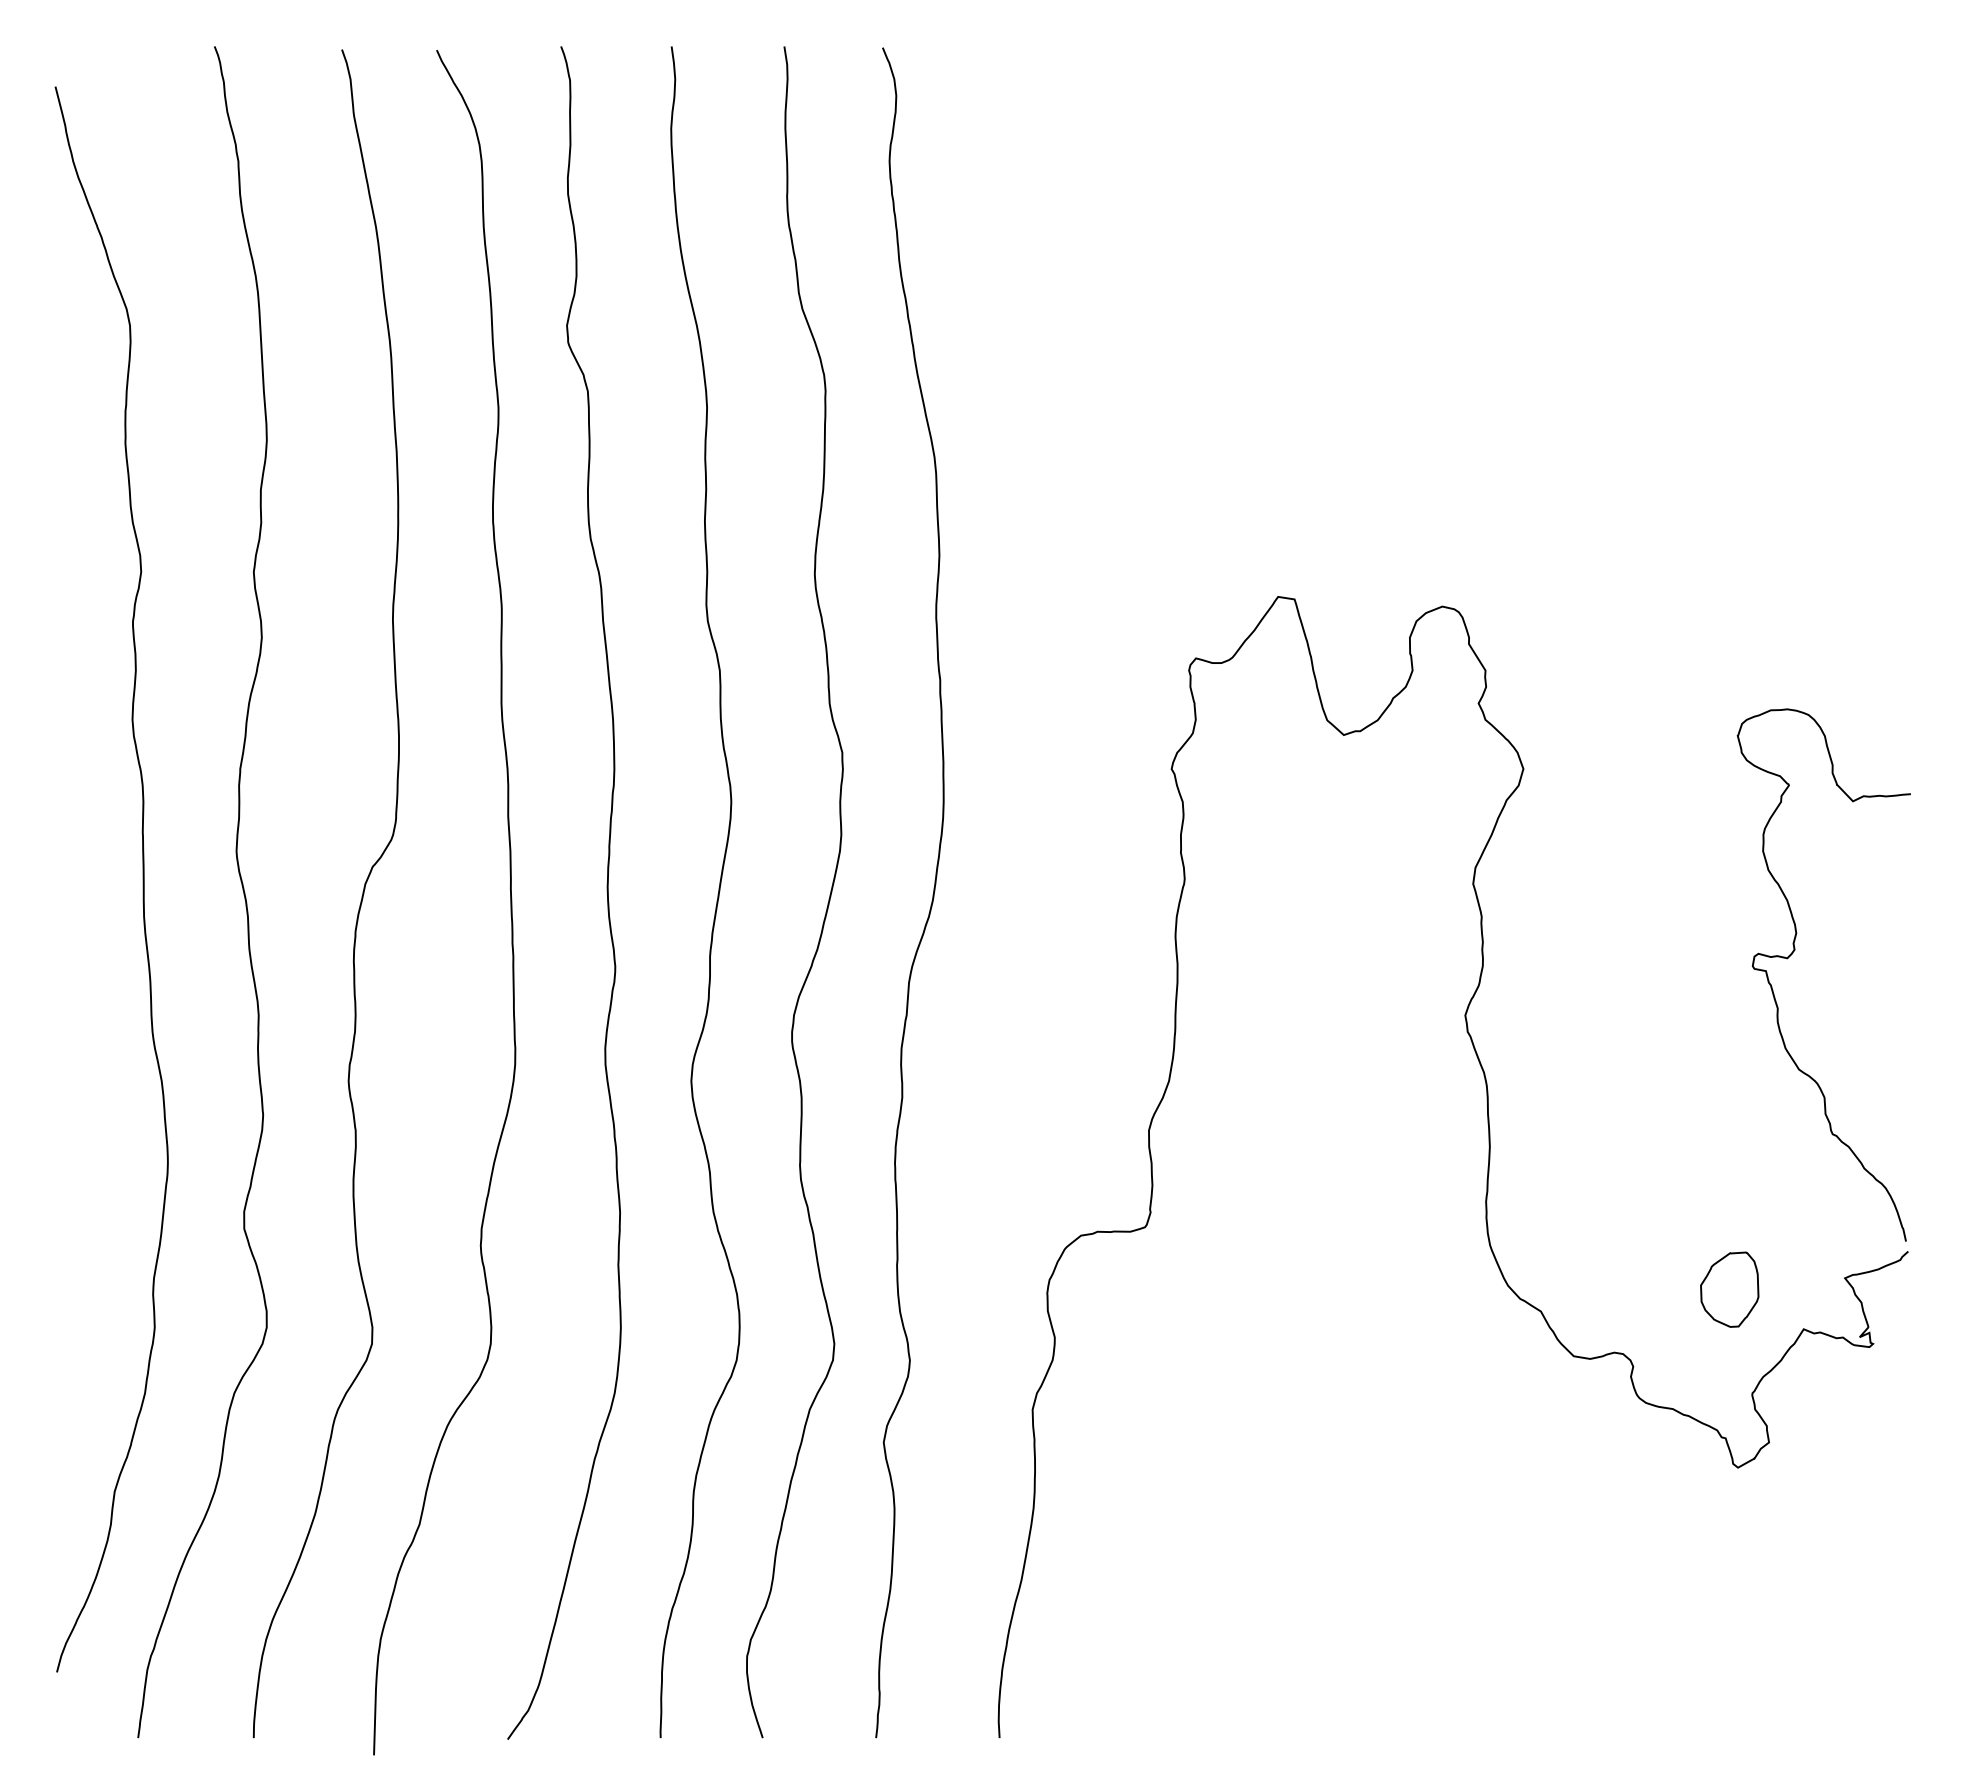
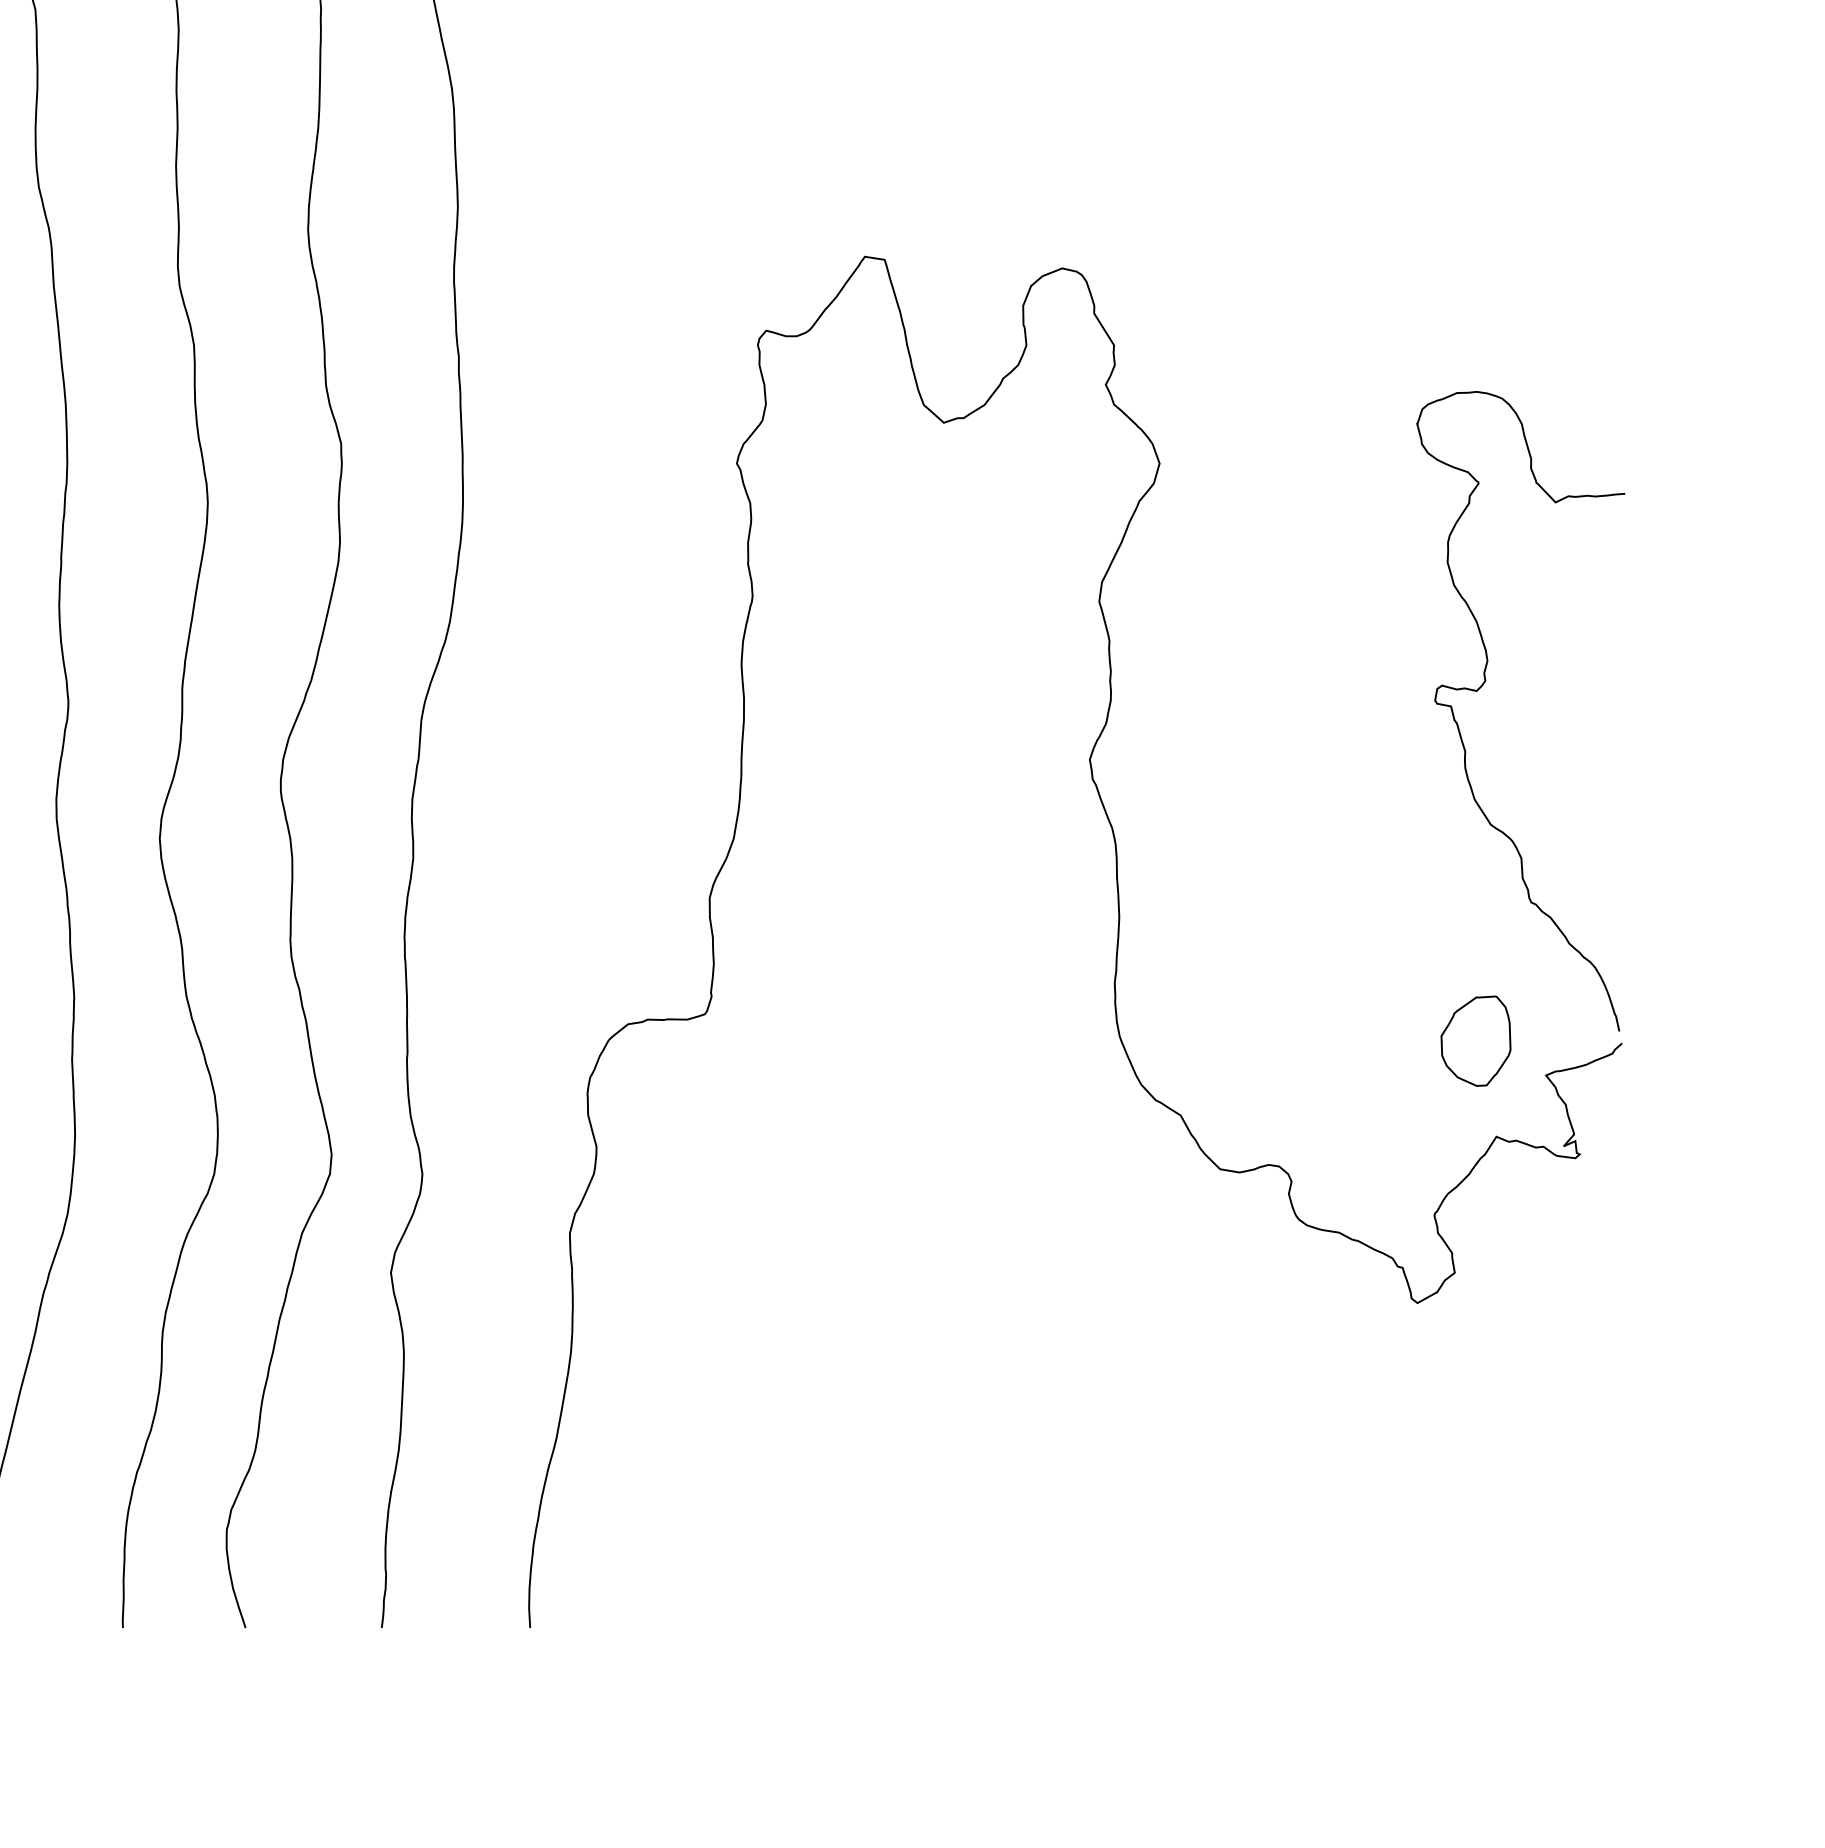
part: (1729, 1289) -> (1475, 1040), moved

